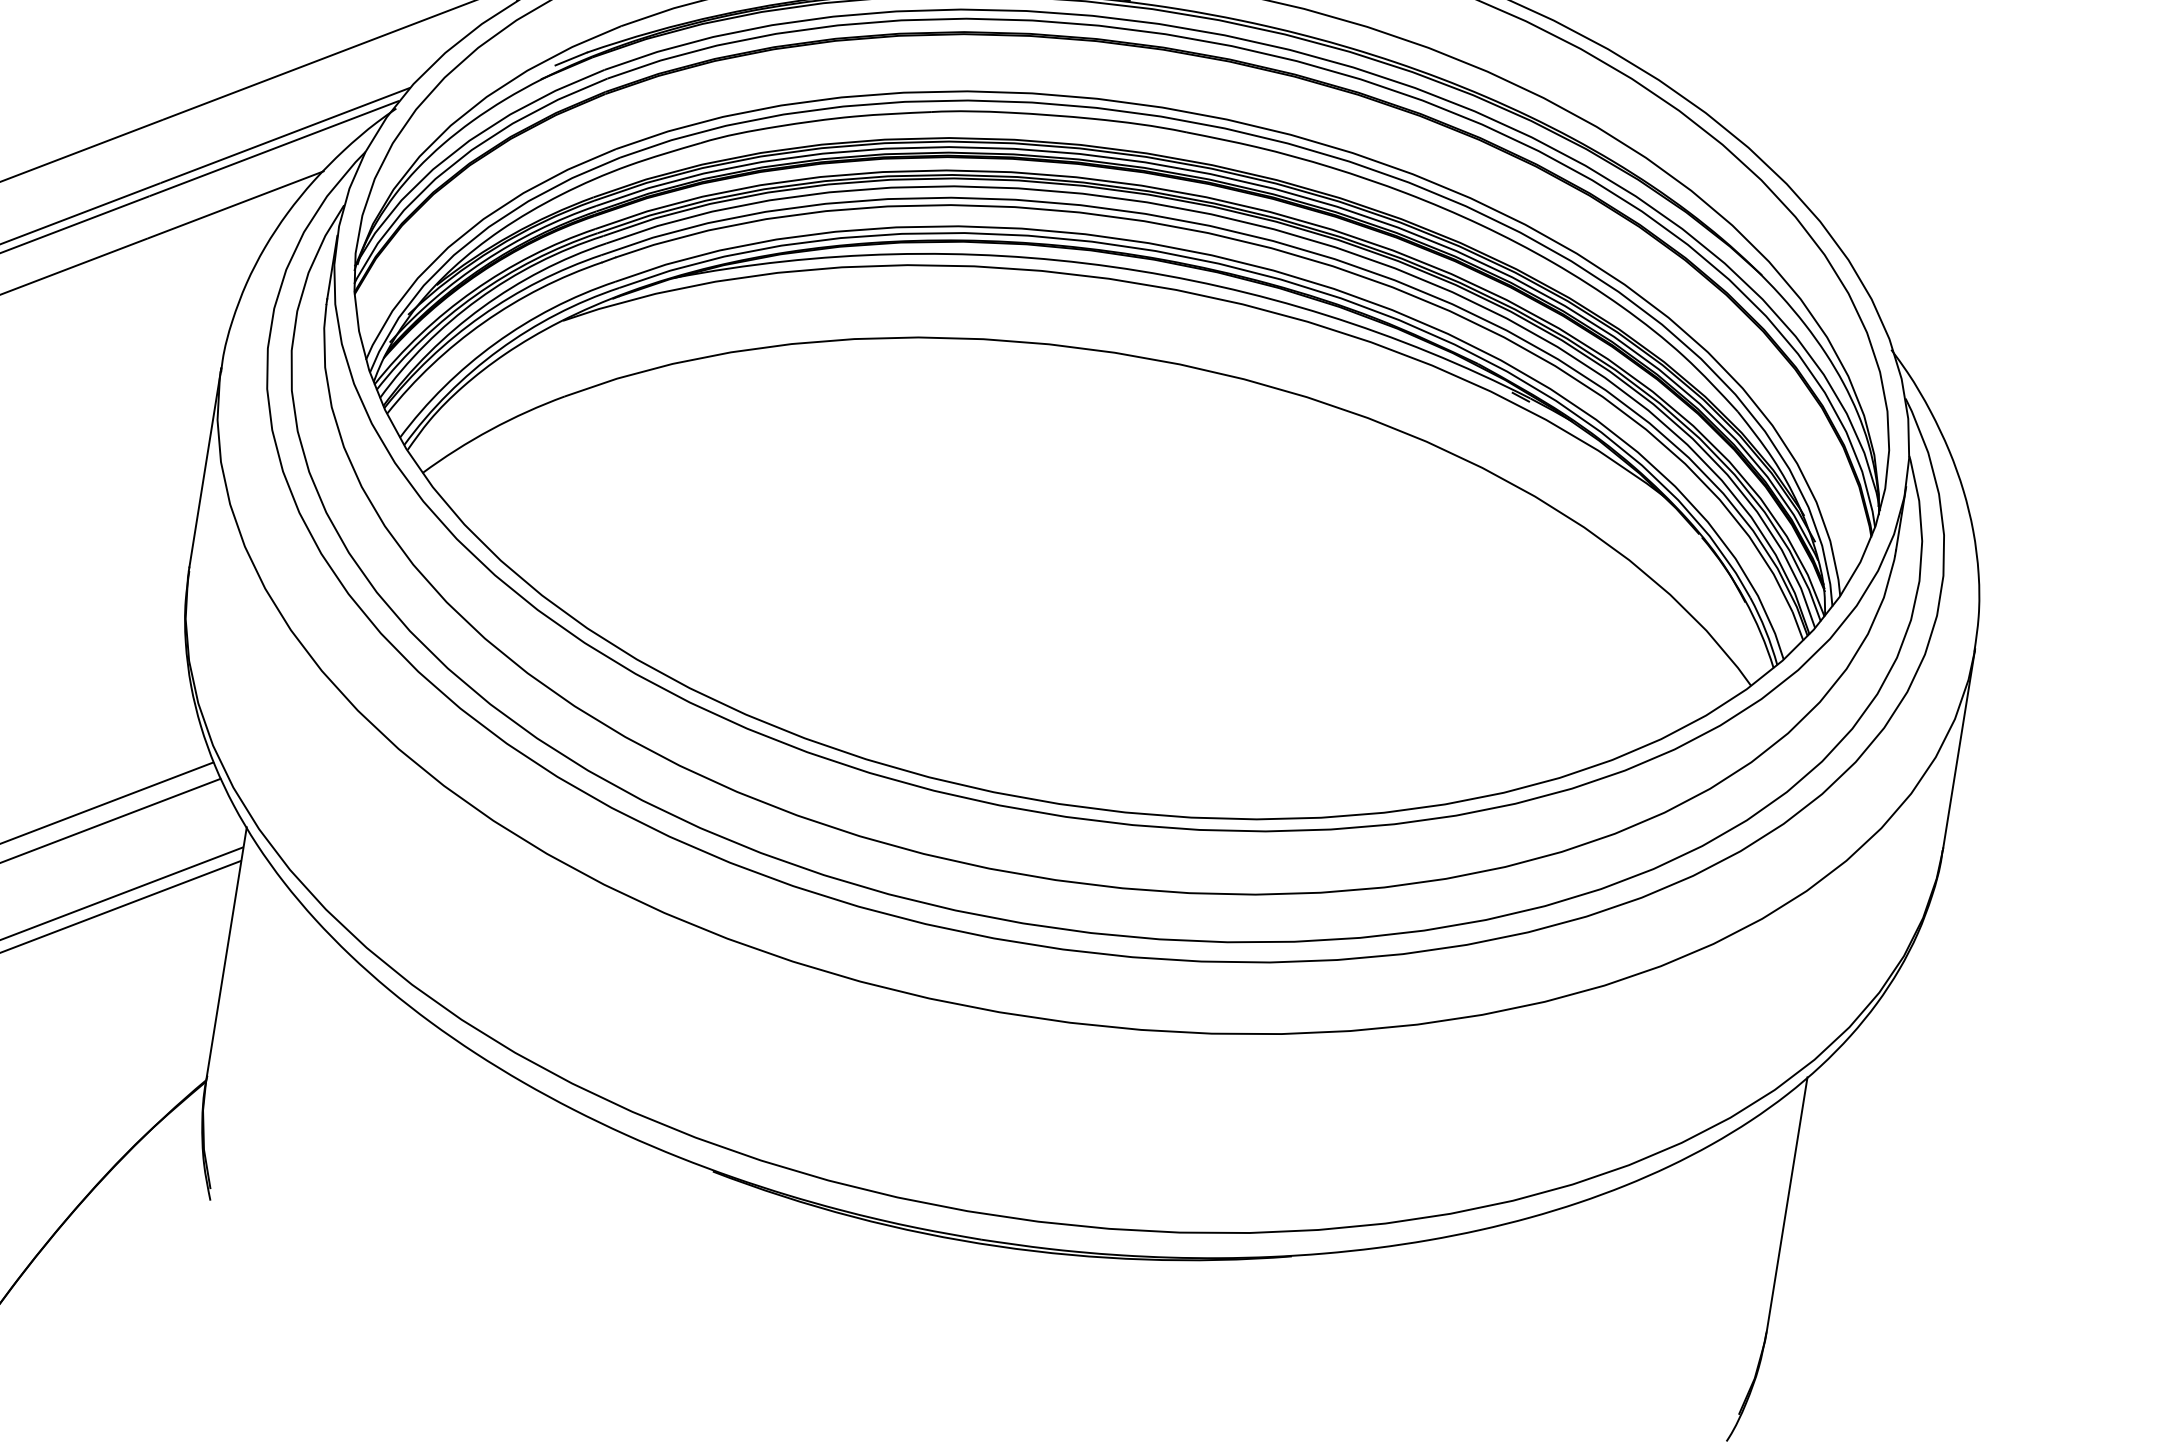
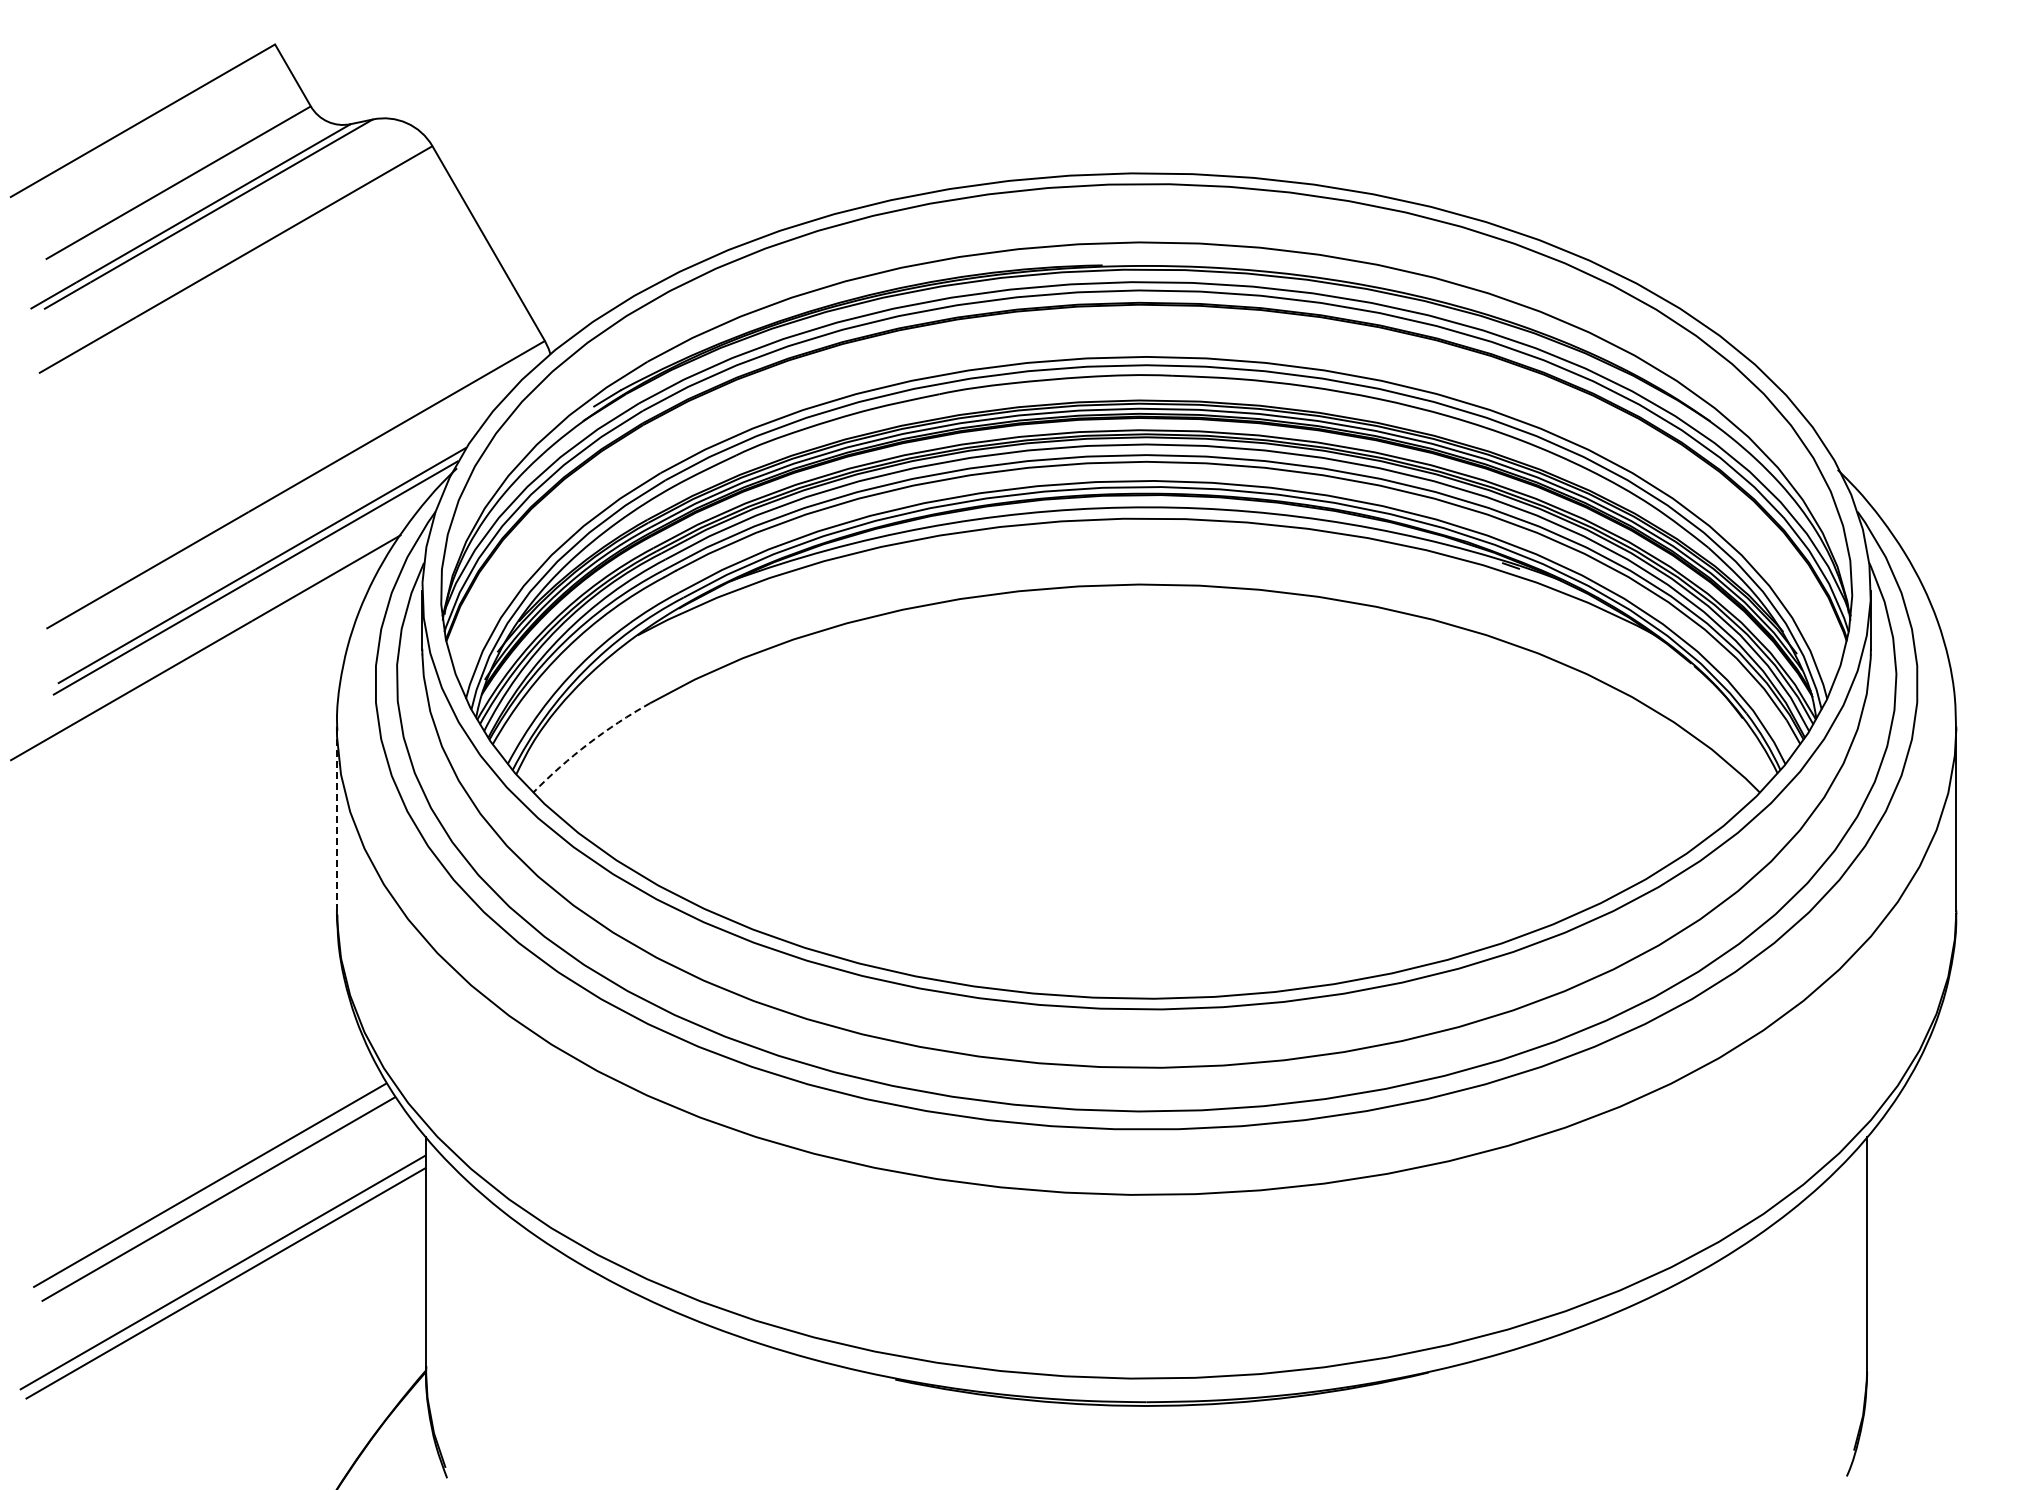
arc: (490, 429) -> (588, 743), solid -> dashed
line: (204, 468) -> (336, 819), solid -> dashed

